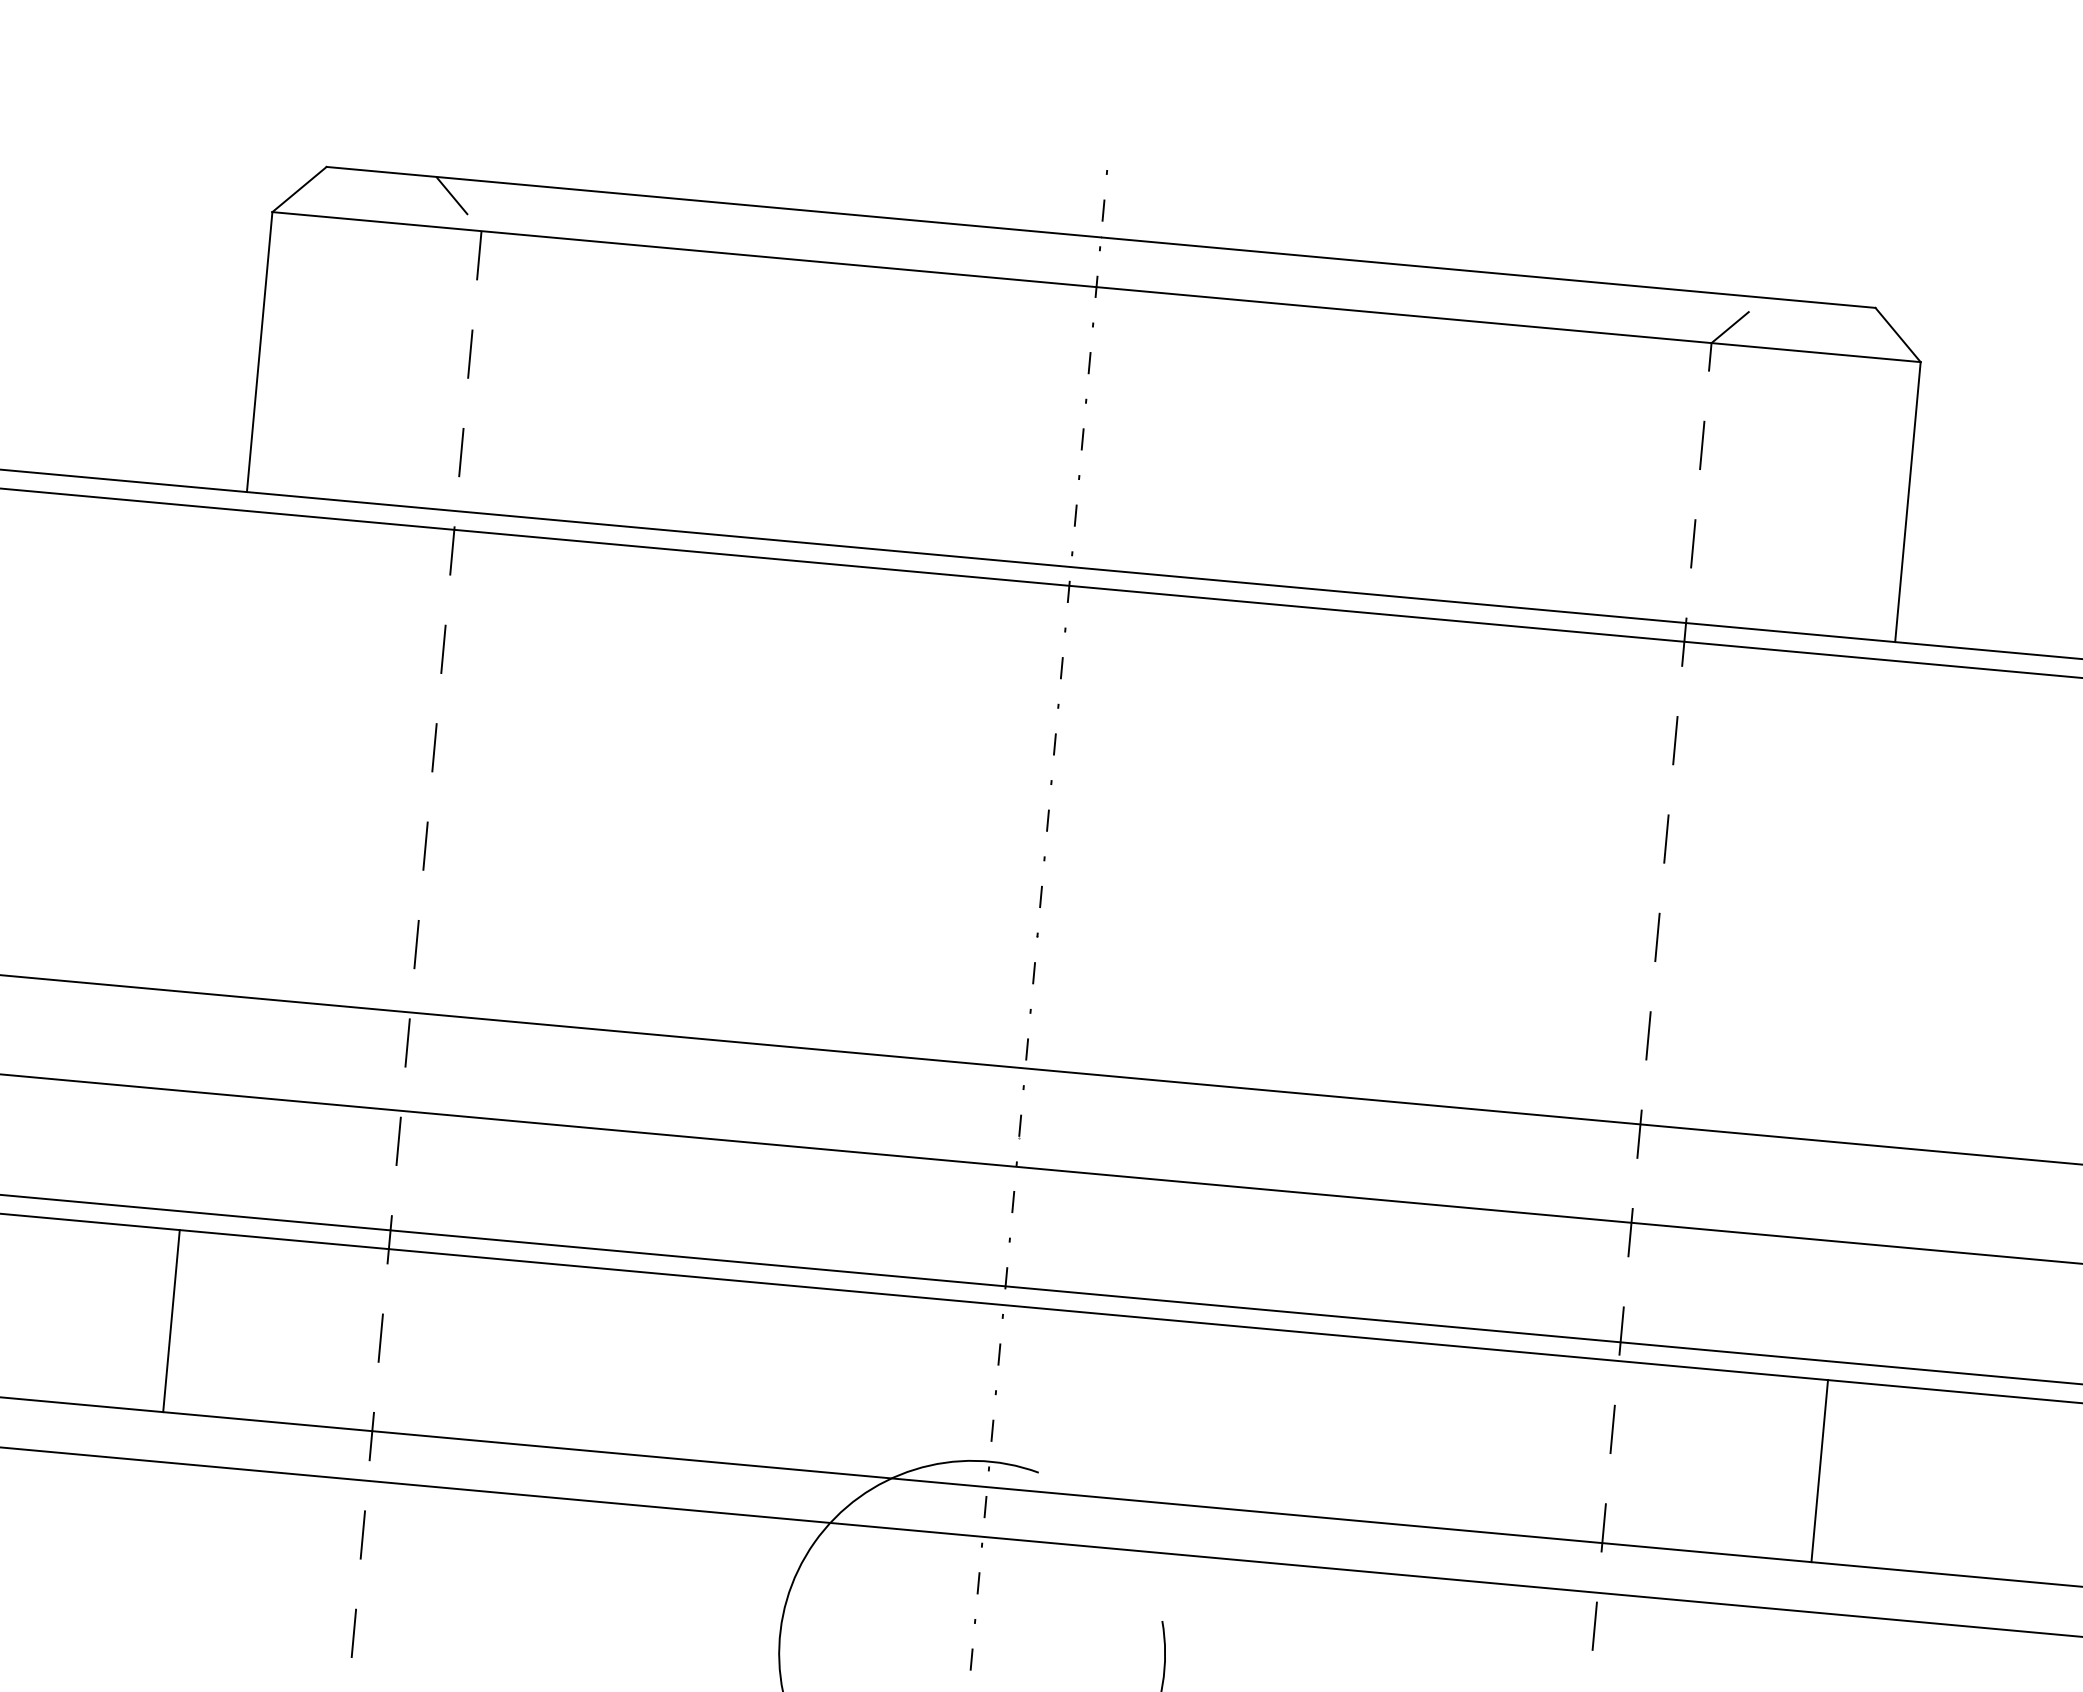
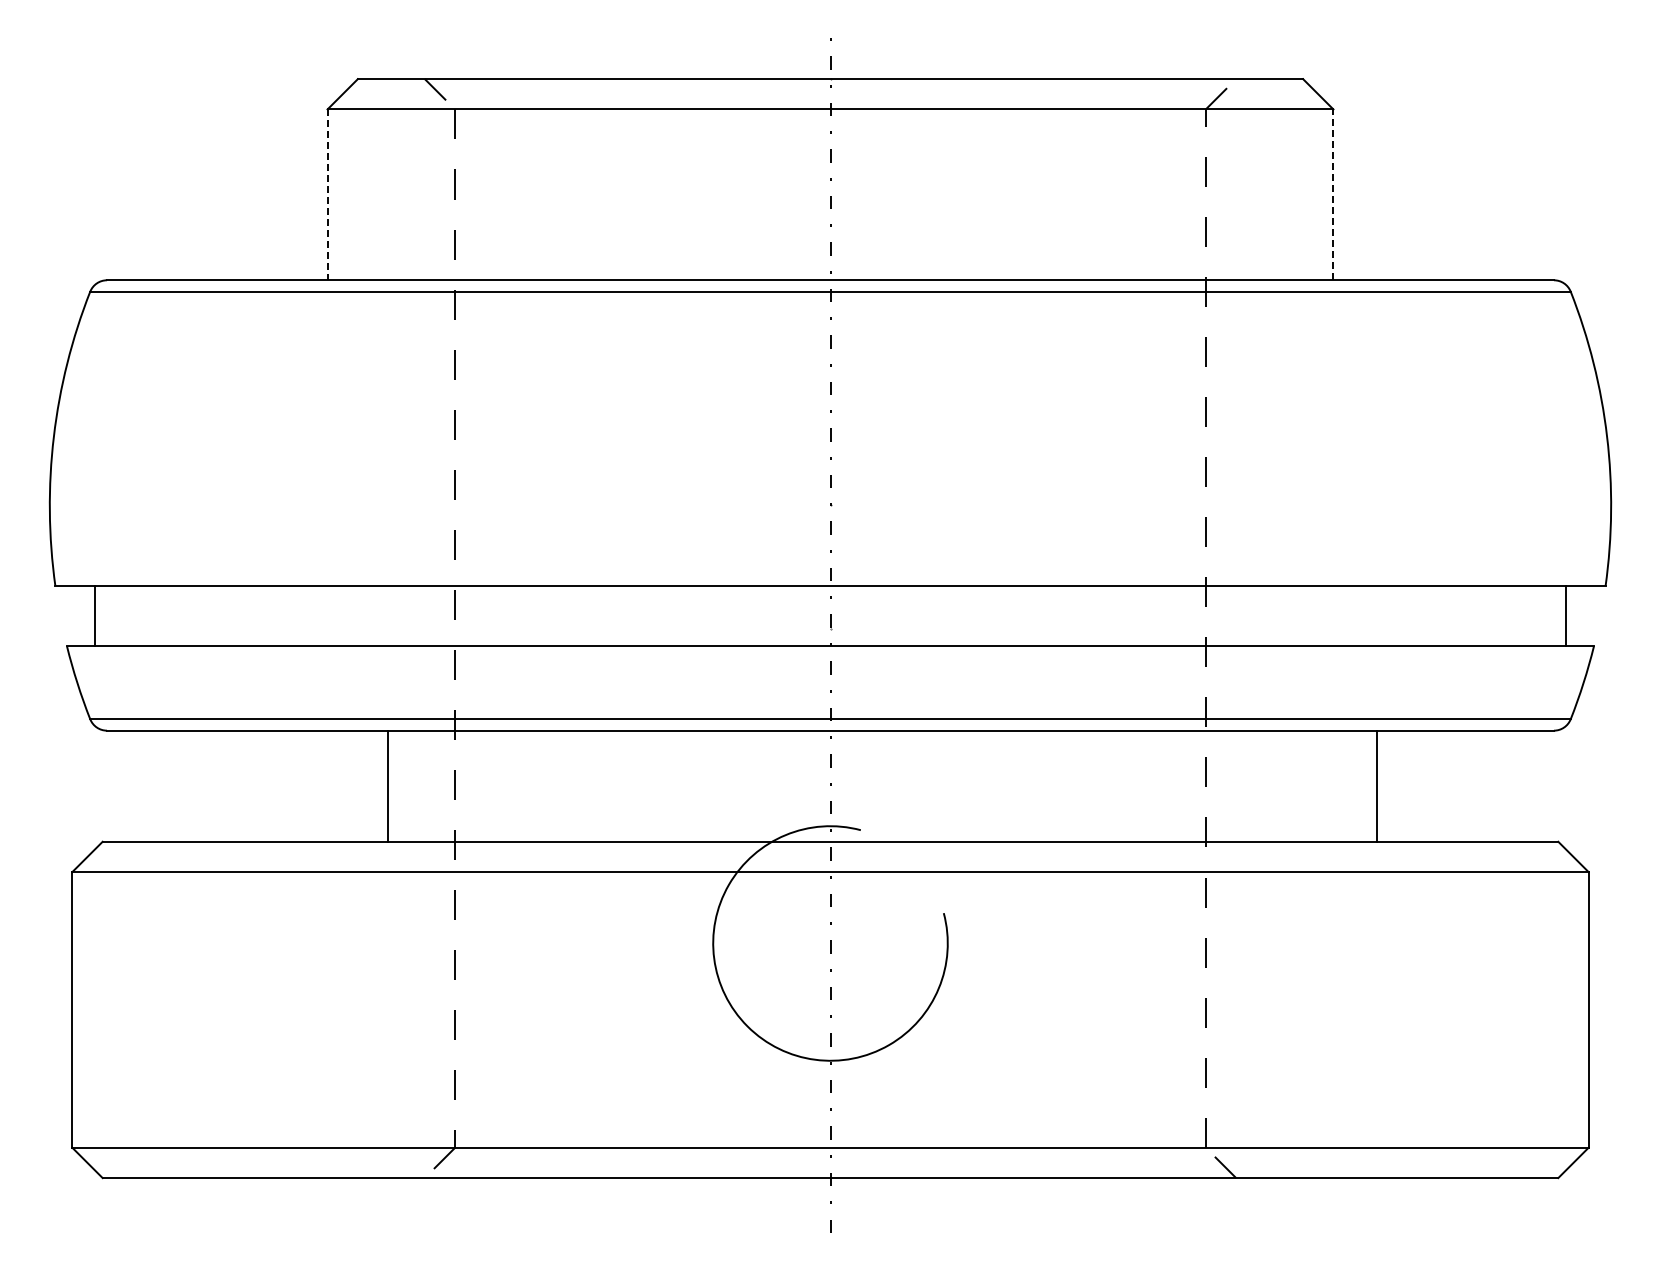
line: (259, 353) -> (327, 195), solid -> dashed
line: (1908, 501) -> (1333, 194), solid -> dashed
line: (171, 1319) -> (387, 785), moved
line: (1819, 1469) -> (1377, 785), moved

